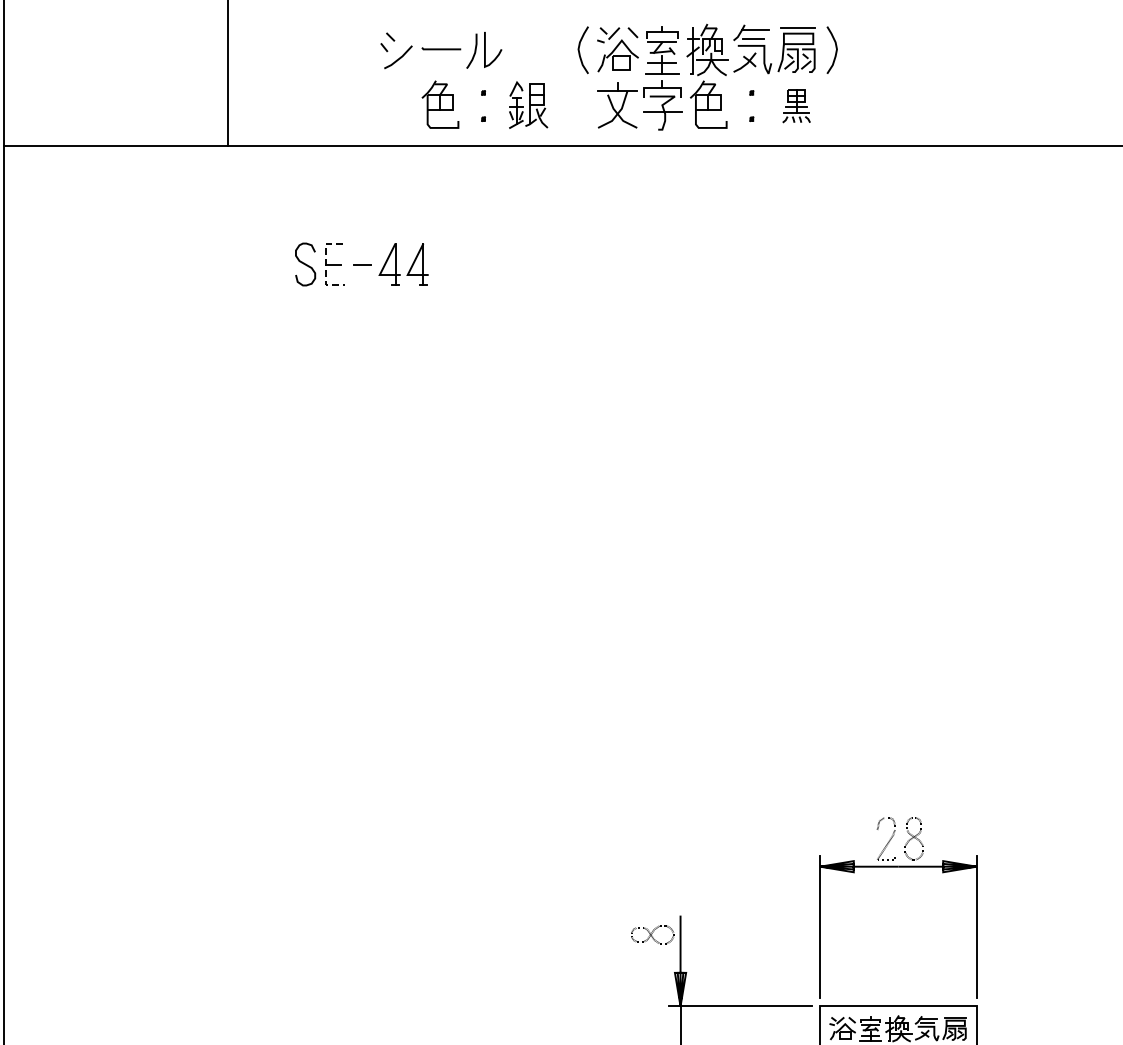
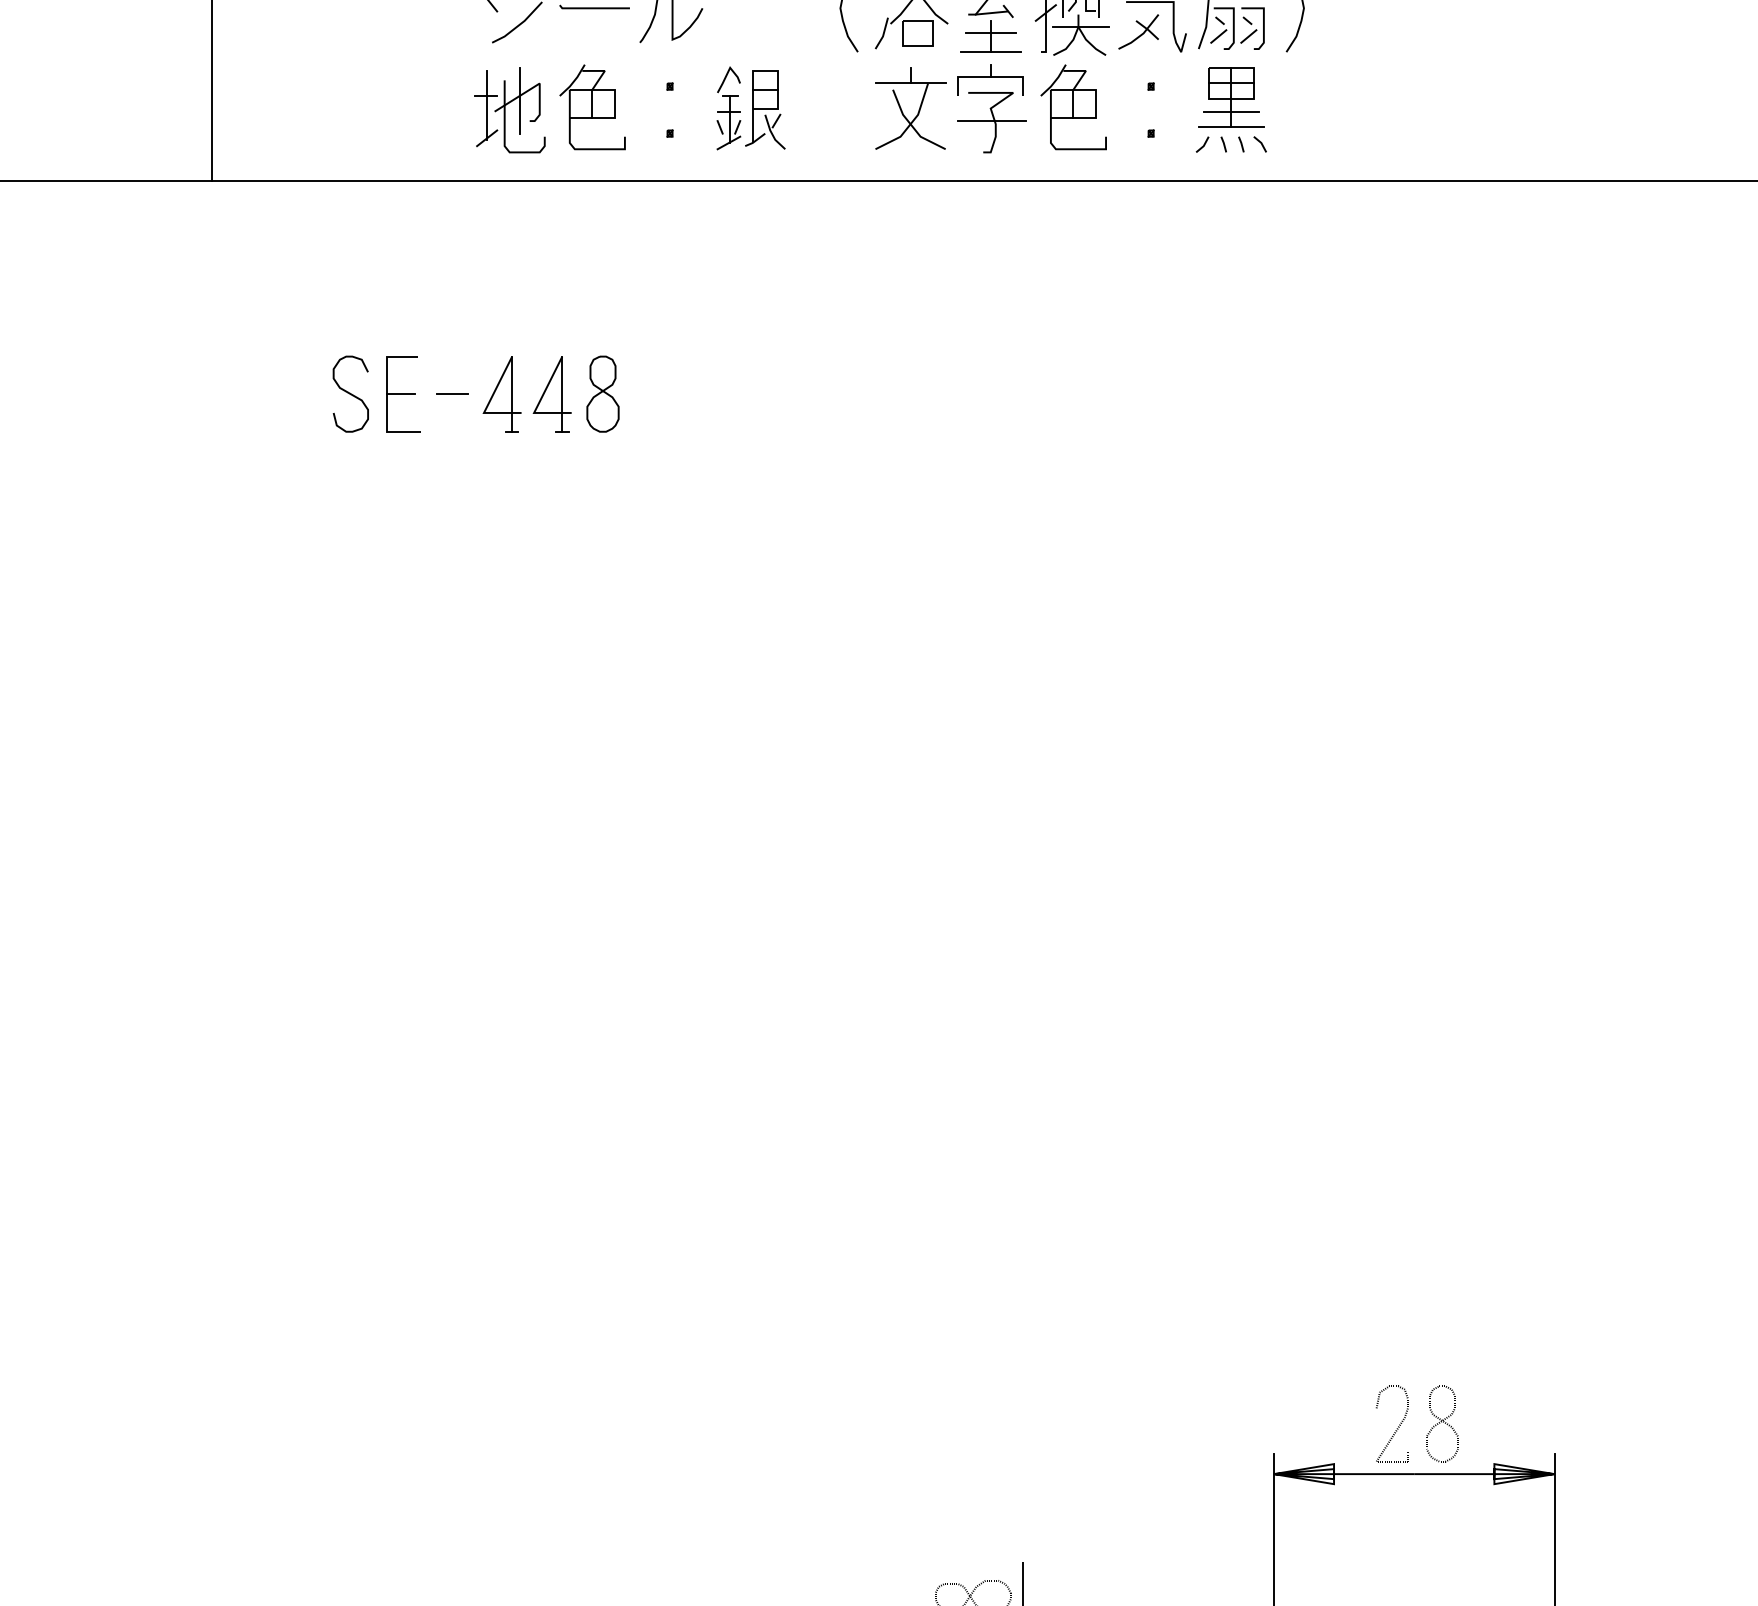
part: (394, 106) -> (510, 110), added
part: (796, 106) -> (1231, 110), size x1.43
part: (445, 264) -> (601, 394), added
line: (325, 265) -> (386, 395), dashed -> solid

